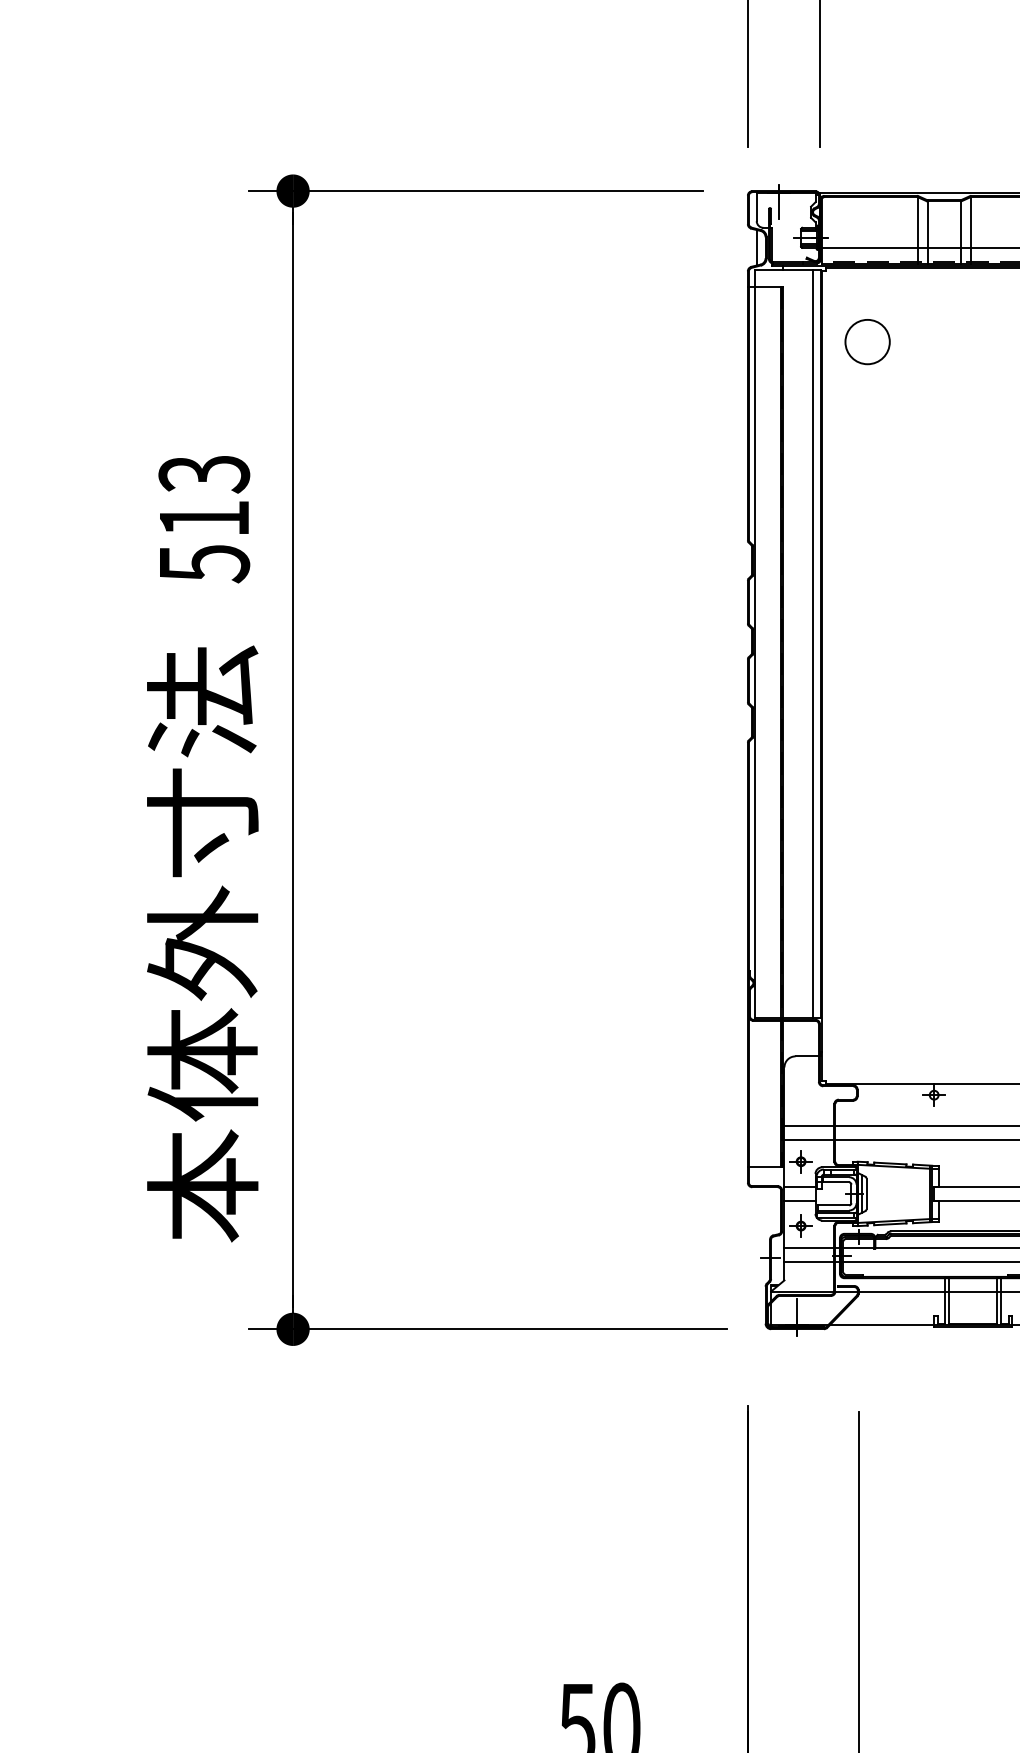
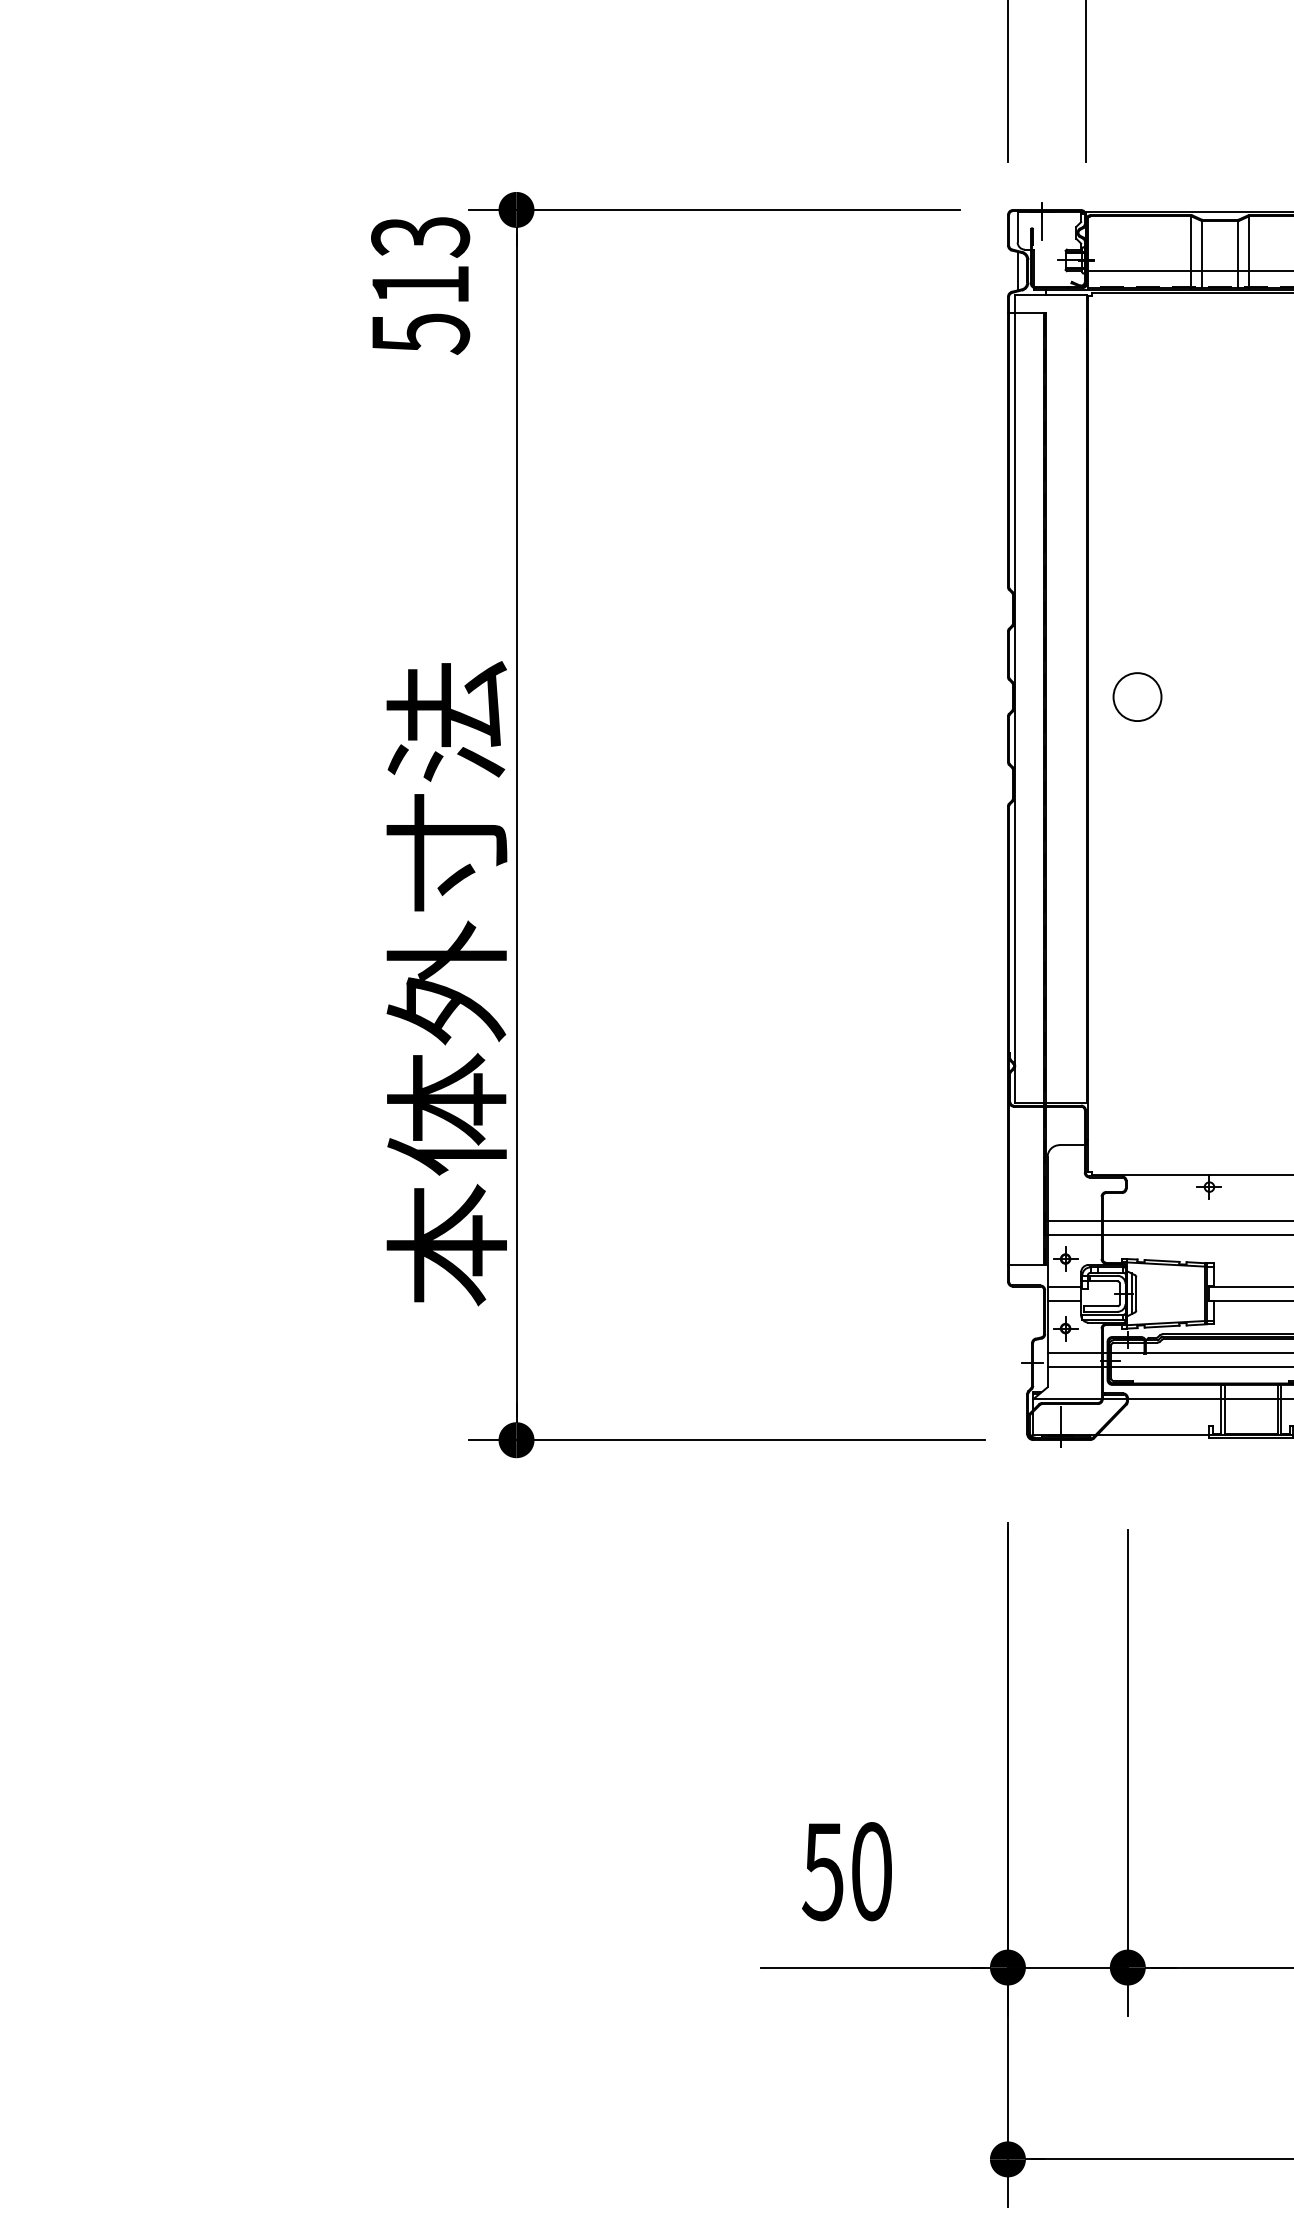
circle: (867, 341) -> (1137, 696), moved
text: (204, 519) -> (420, 285), moved
line: (813, 644) -> (1078, 699), removed
text: (202, 943) -> (446, 983), moved

